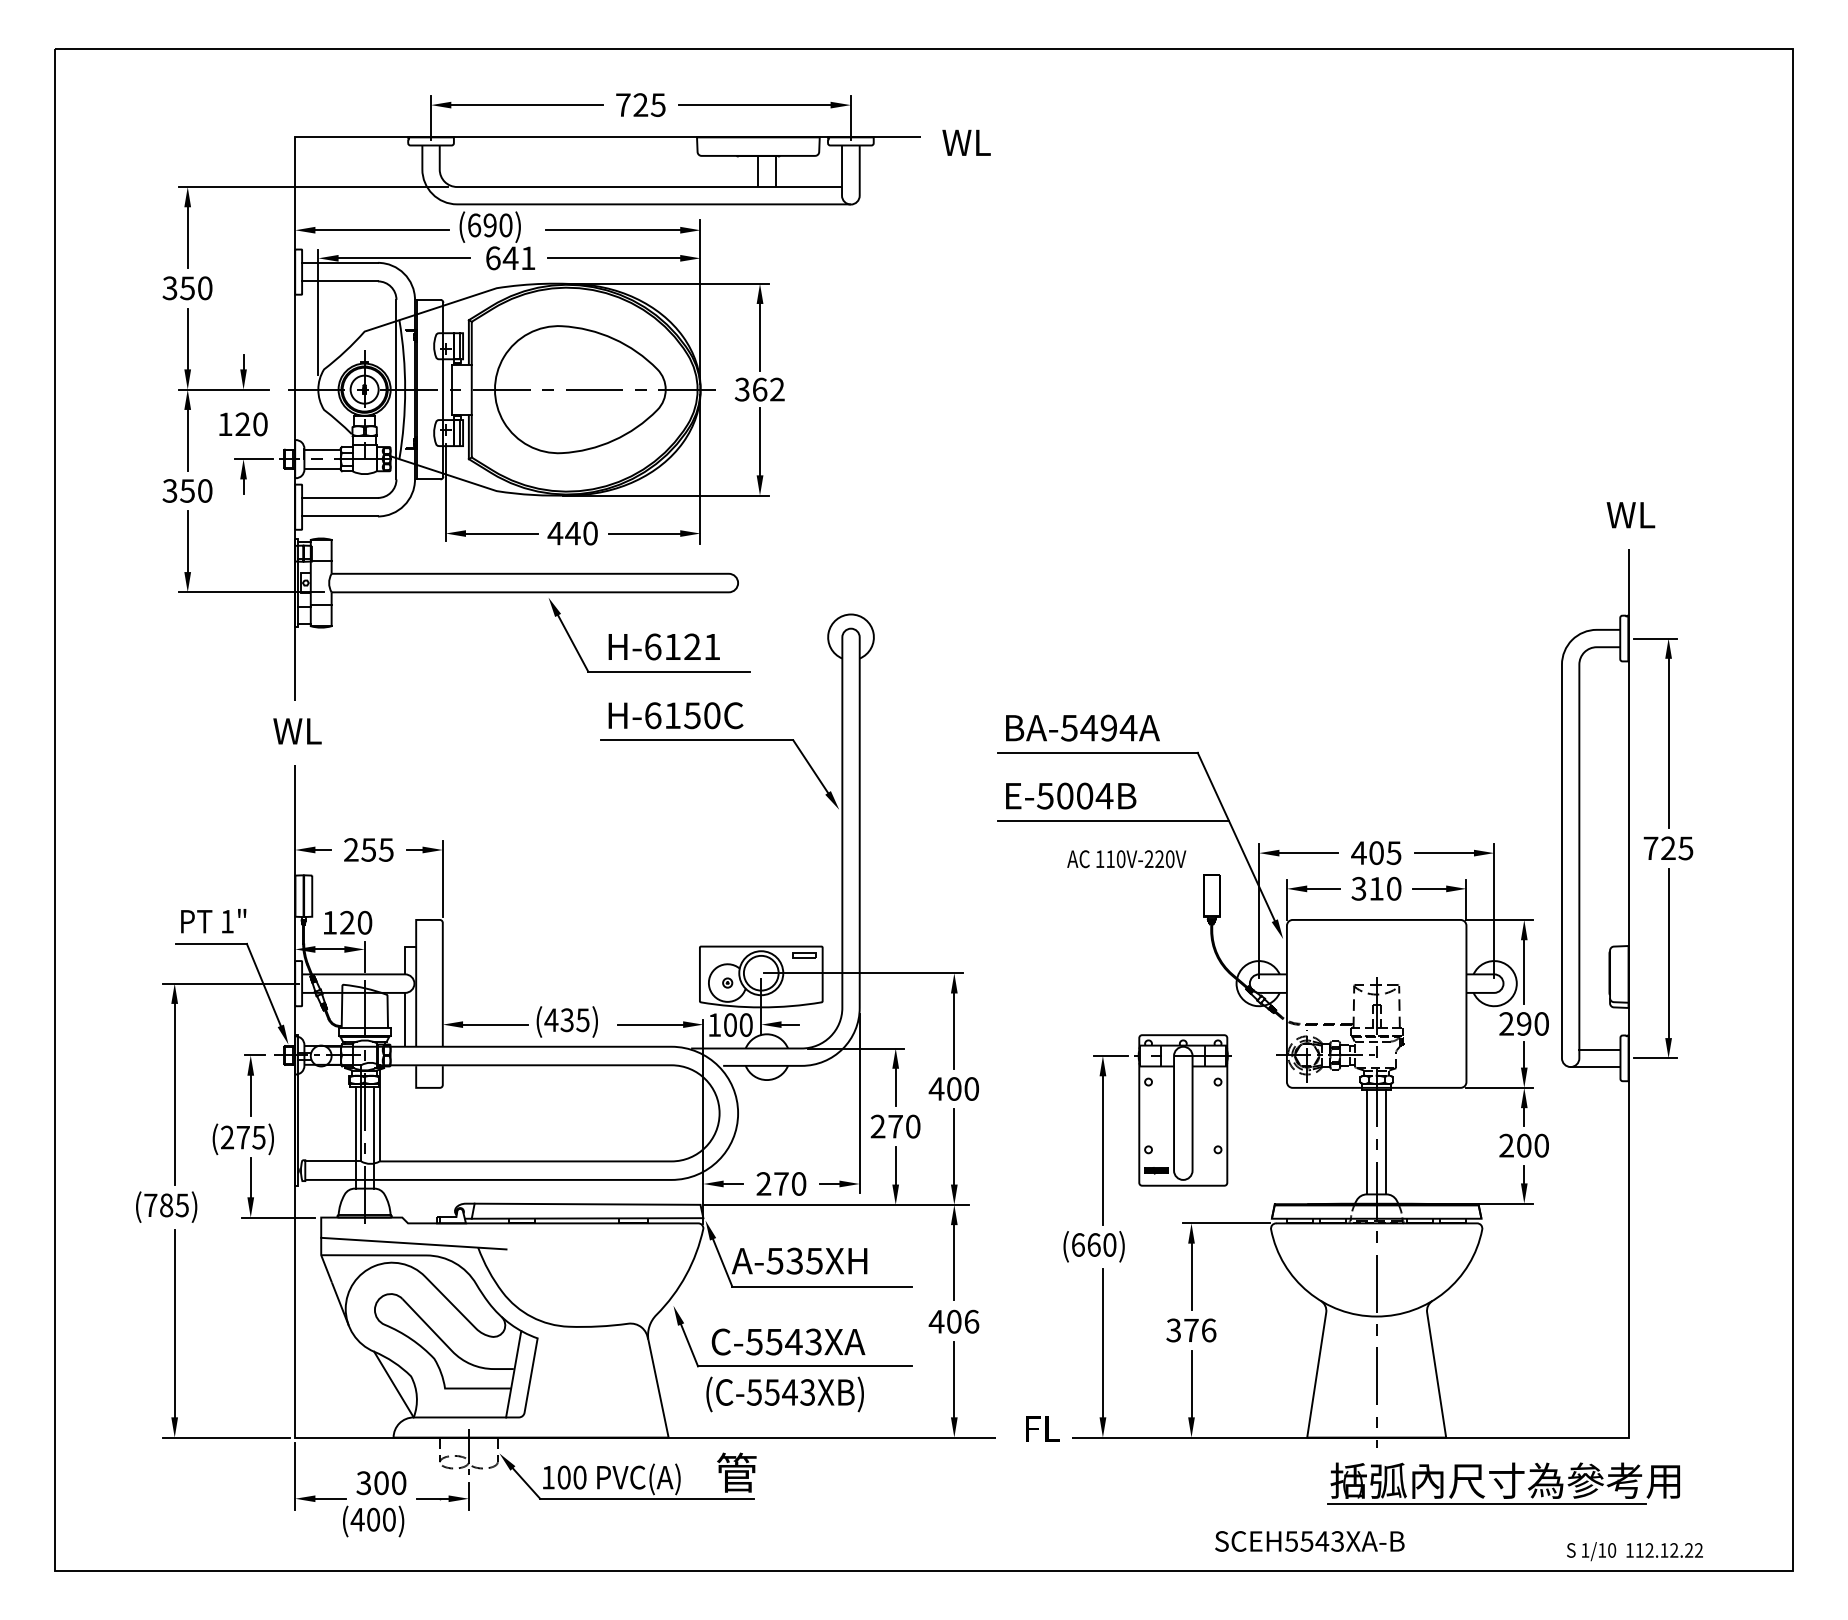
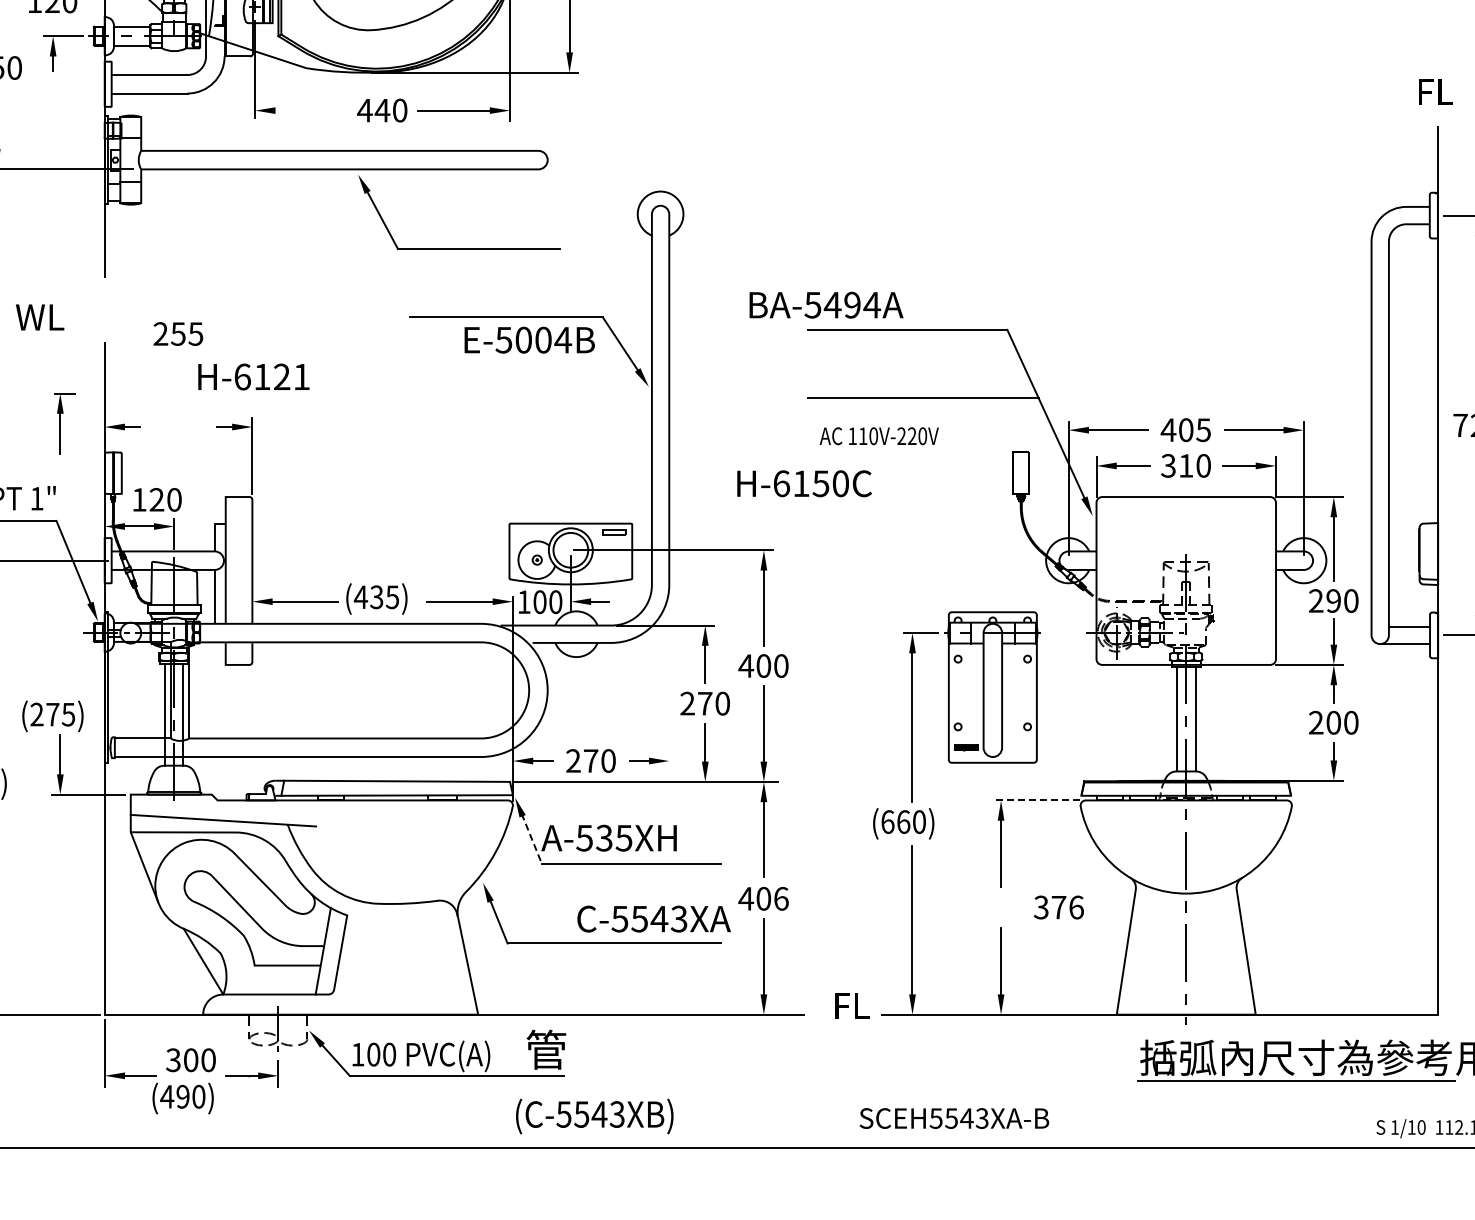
text: (1630, 515) -> (1440, 92), WL -> FL
line: (500, 533) -> (310, 110), removed
text: (663, 646) -> (253, 376), moved
text: (675, 715) -> (804, 483), moved
text: (1082, 727) -> (826, 304), moved
text: (297, 731) -> (40, 317), moved
text: (1071, 795) -> (530, 339), moved
text: (368, 849) -> (178, 333), moved
text: (1126, 859) -> (879, 436), moved
part: (254, 1085) -> (64, 423), moved
line: (859, 1102) -> (669, 679), removed
line: (1226, 1223) -> (1036, 800), solid -> dashed
line: (722, 1262) -> (532, 839), solid -> dashed
text: (1191, 1330) -> (1059, 907), moved
text: (788, 1341) -> (654, 918), moved
text: (784, 1394) -> (594, 1116), moved
text: (373, 1519) -> (183, 1096), (400) -> (490)
text: (1309, 1541) -> (954, 1118), moved

